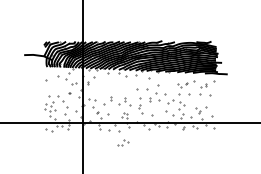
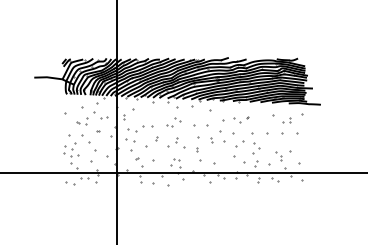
part: (182, 84) -> (241, 119), moved
part: (58, 86) -> (82, 121), added
part: (99, 91) -> (140, 128), added
part: (123, 143) -> (173, 122), moved

